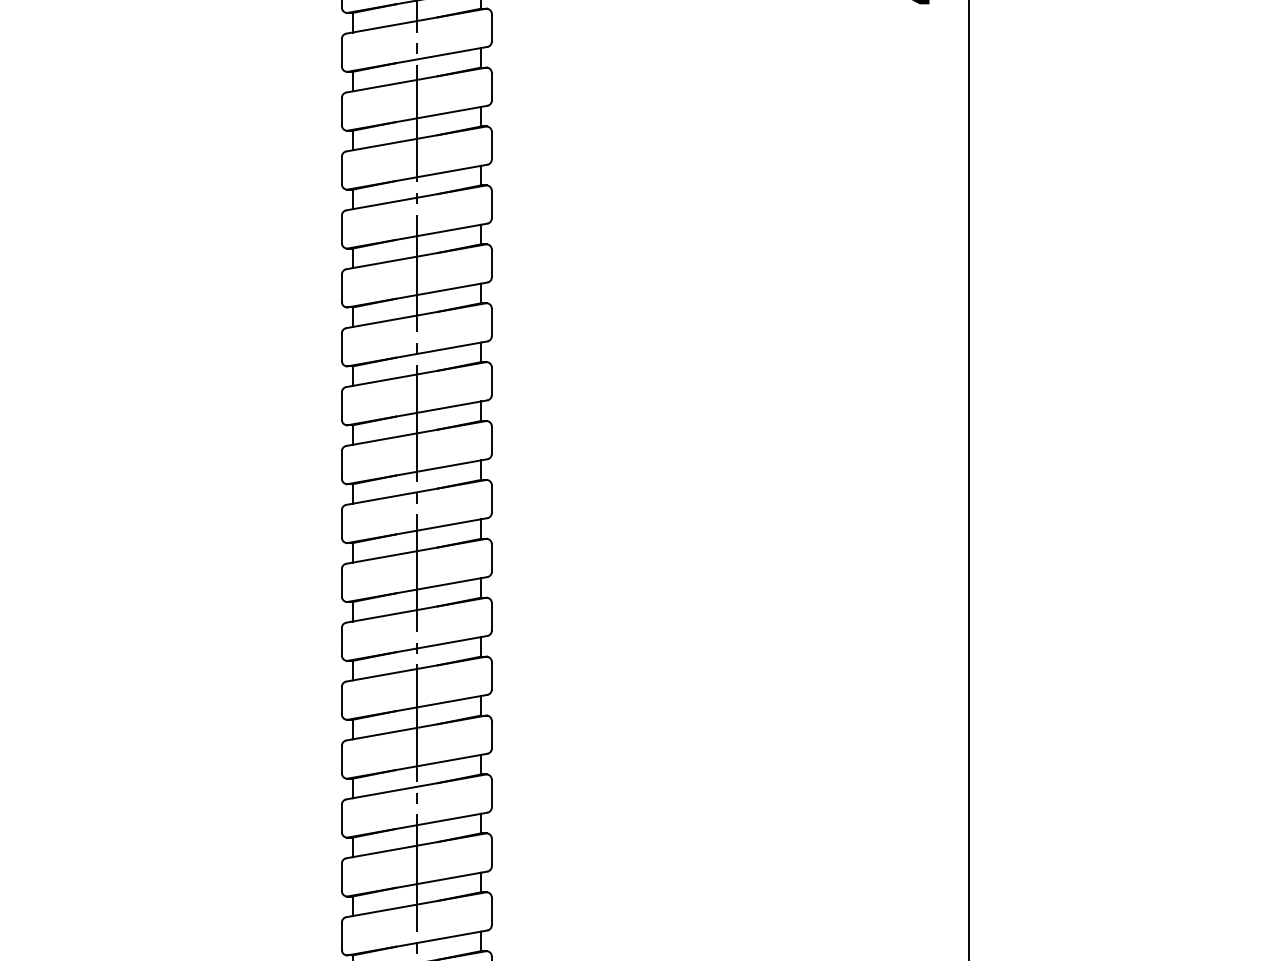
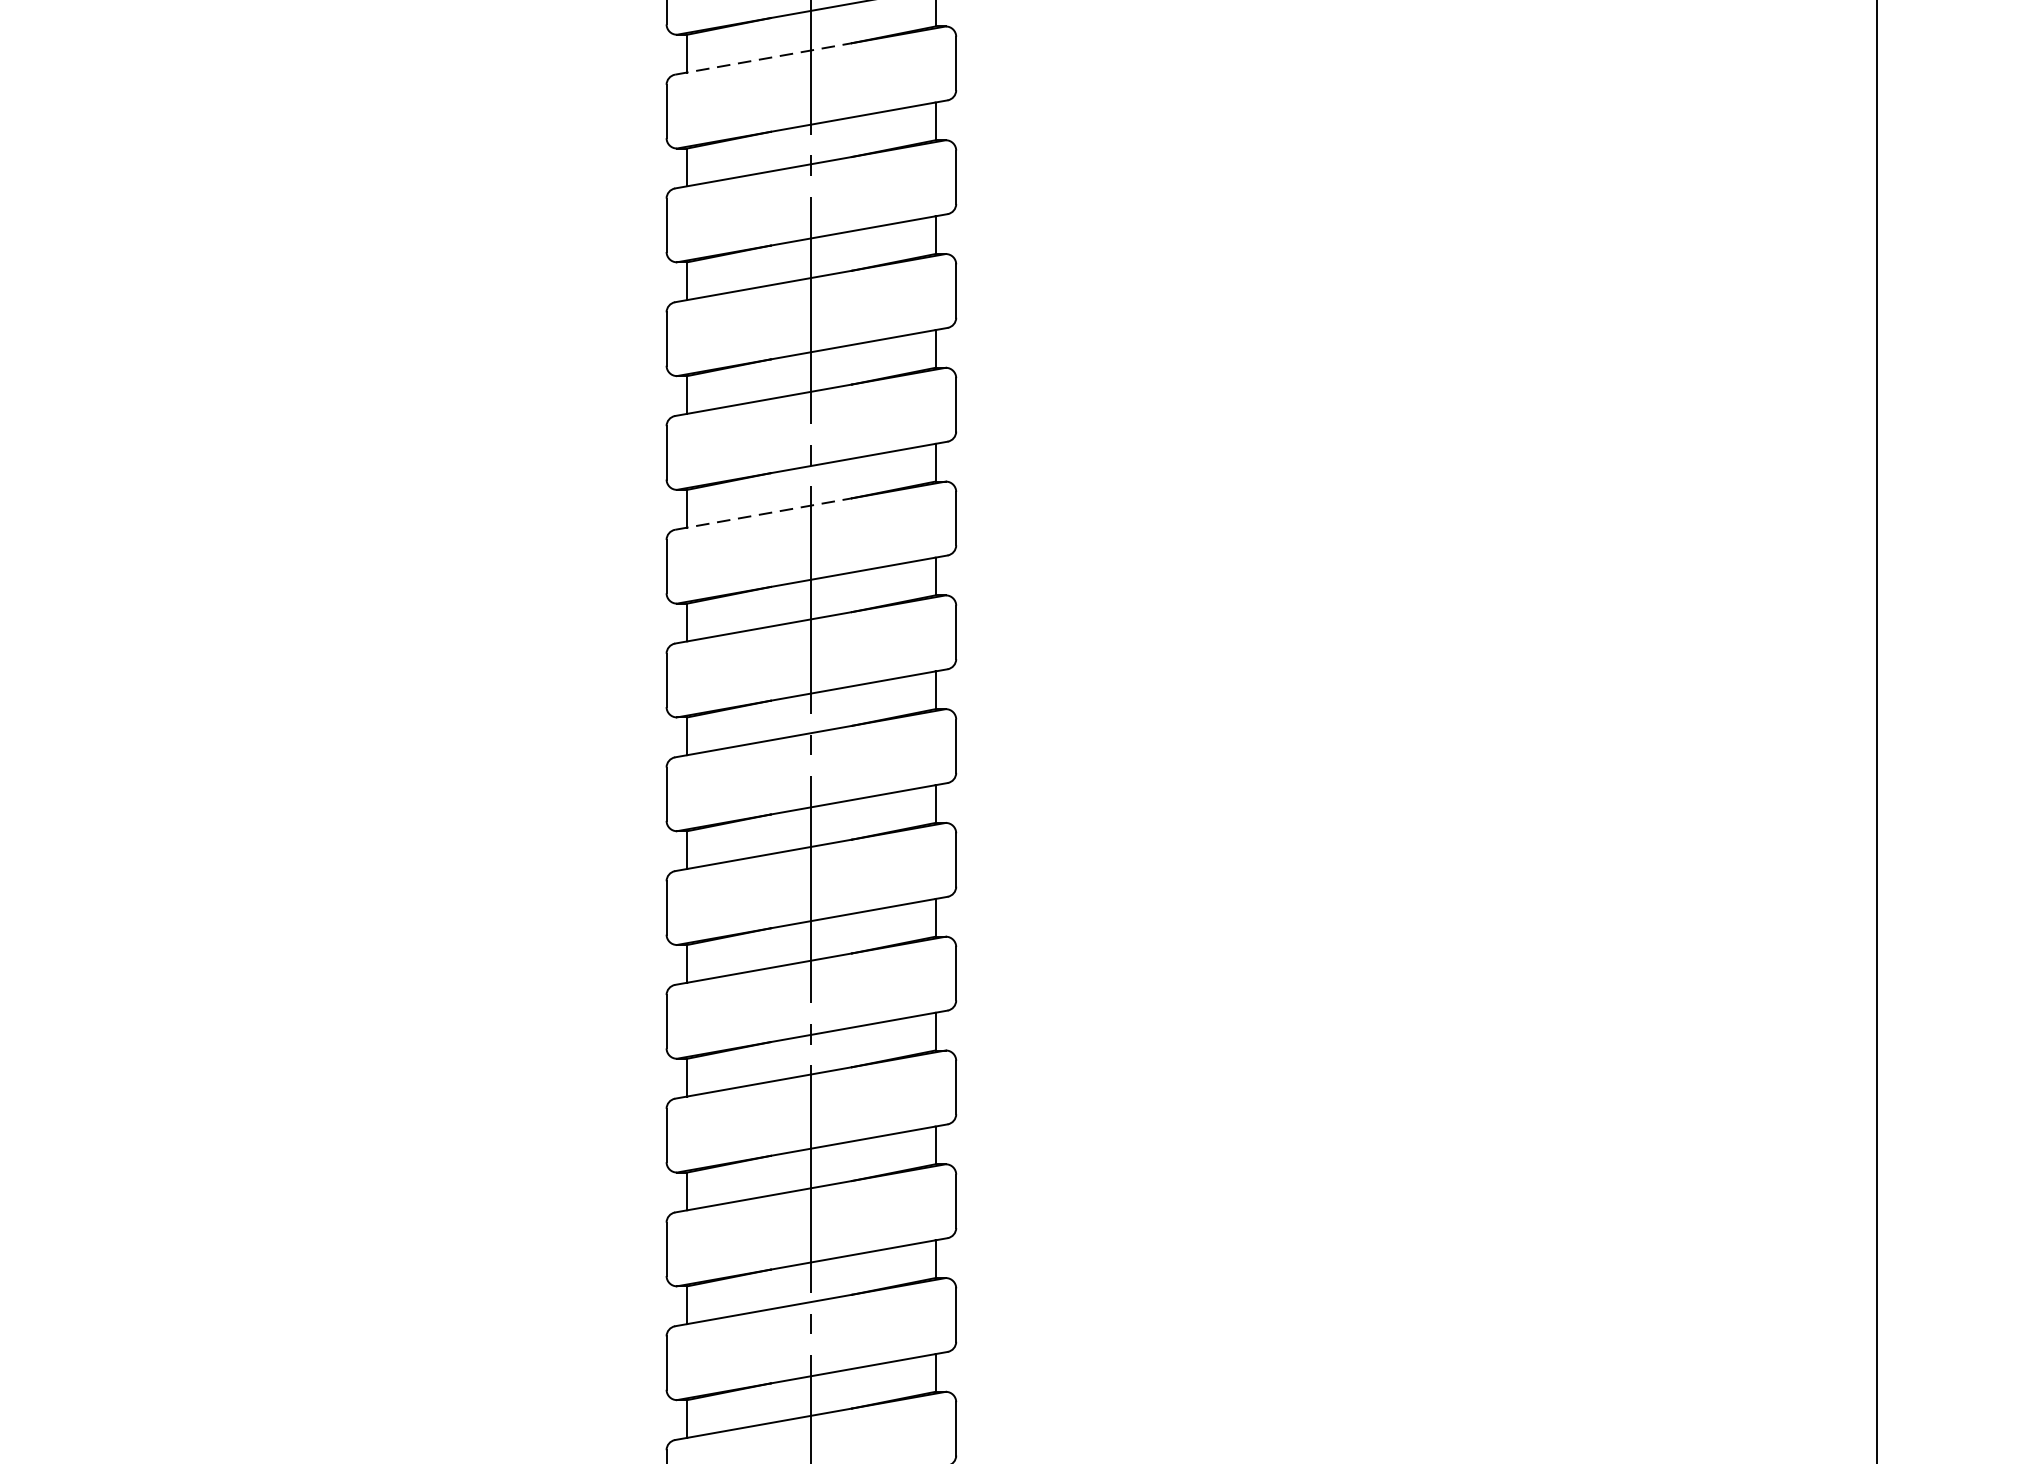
line: (392, 143) -> (764, 59), solid -> dashed
line: (392, 378) -> (764, 513), solid -> dashed

